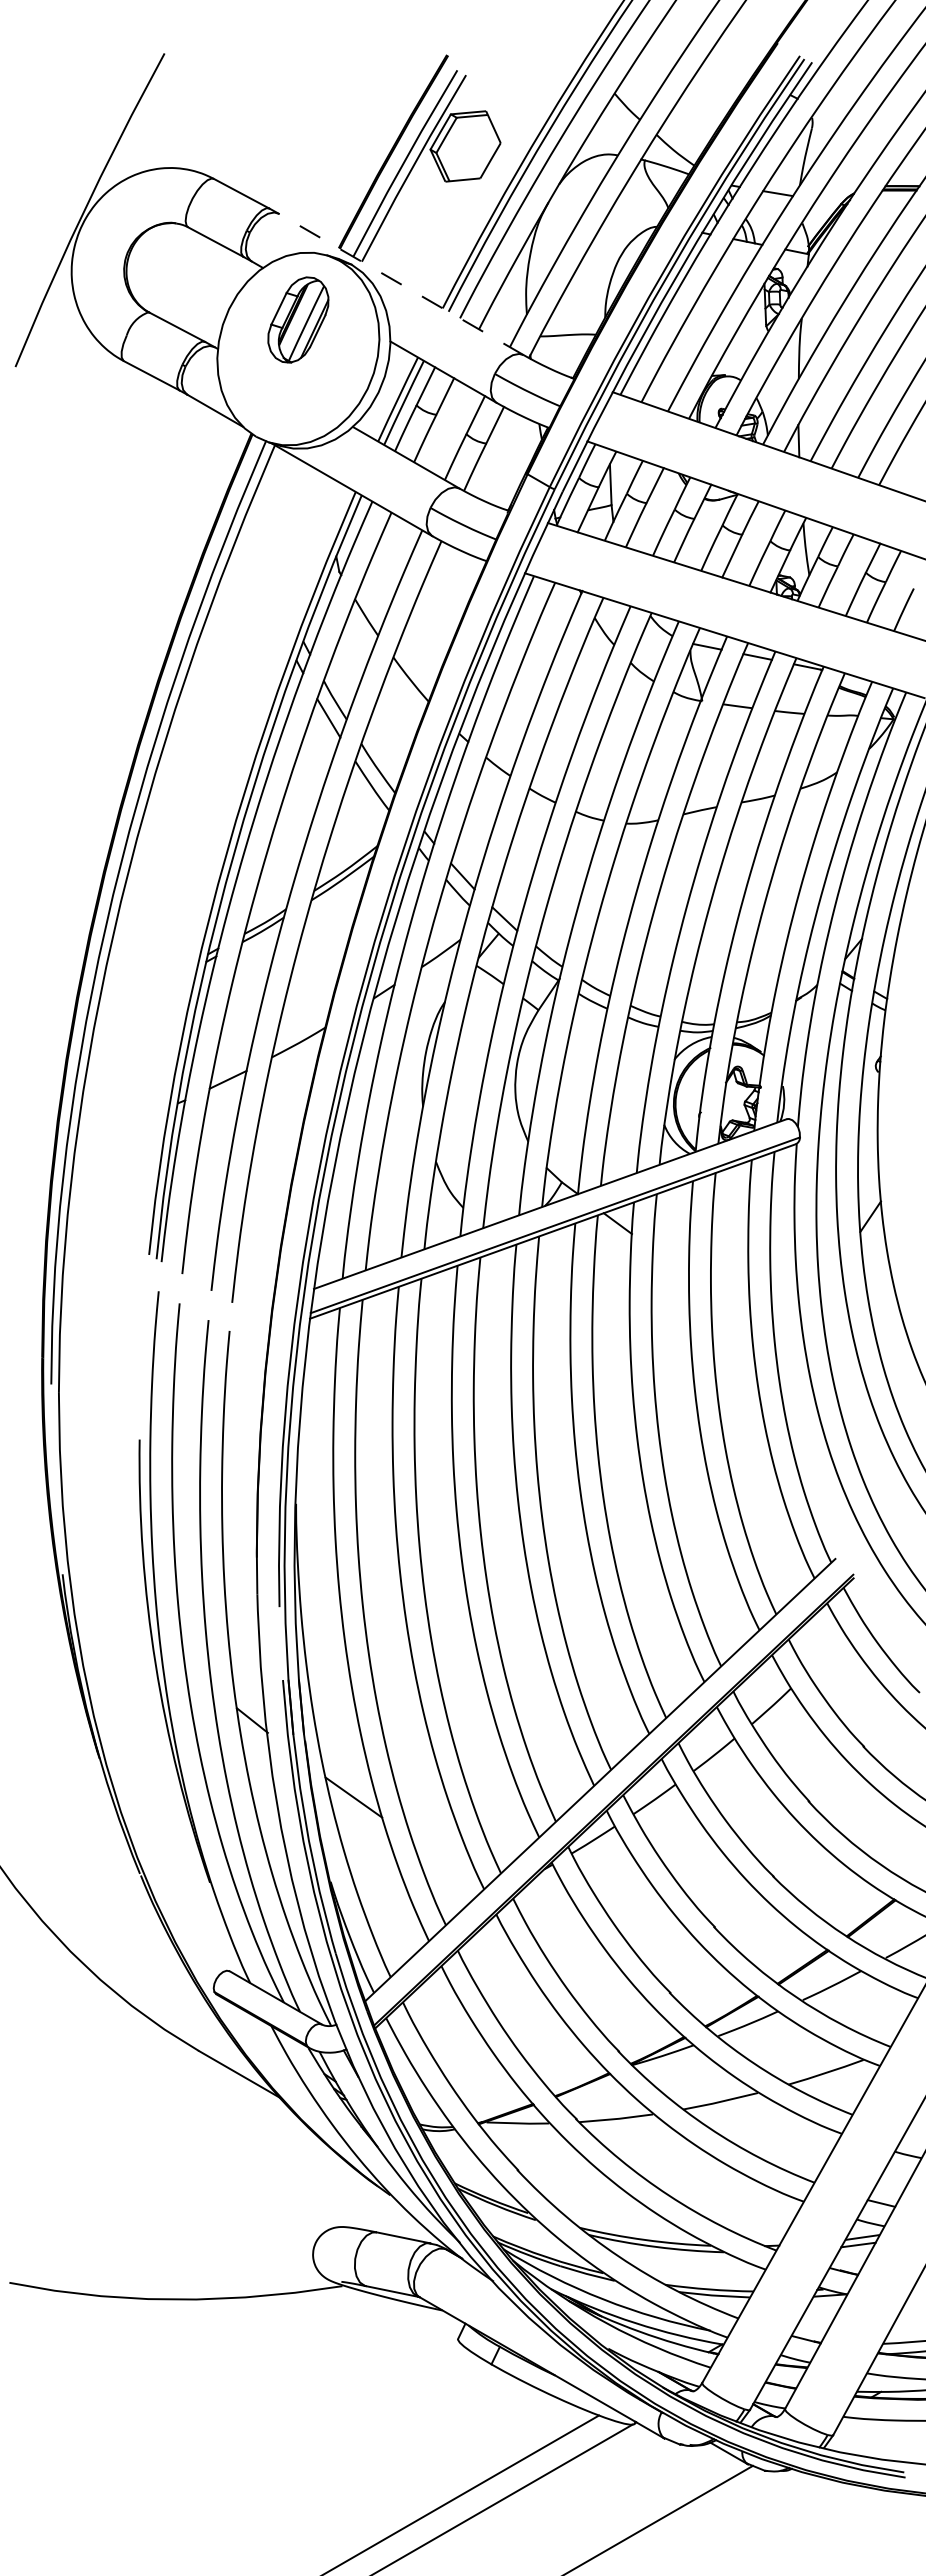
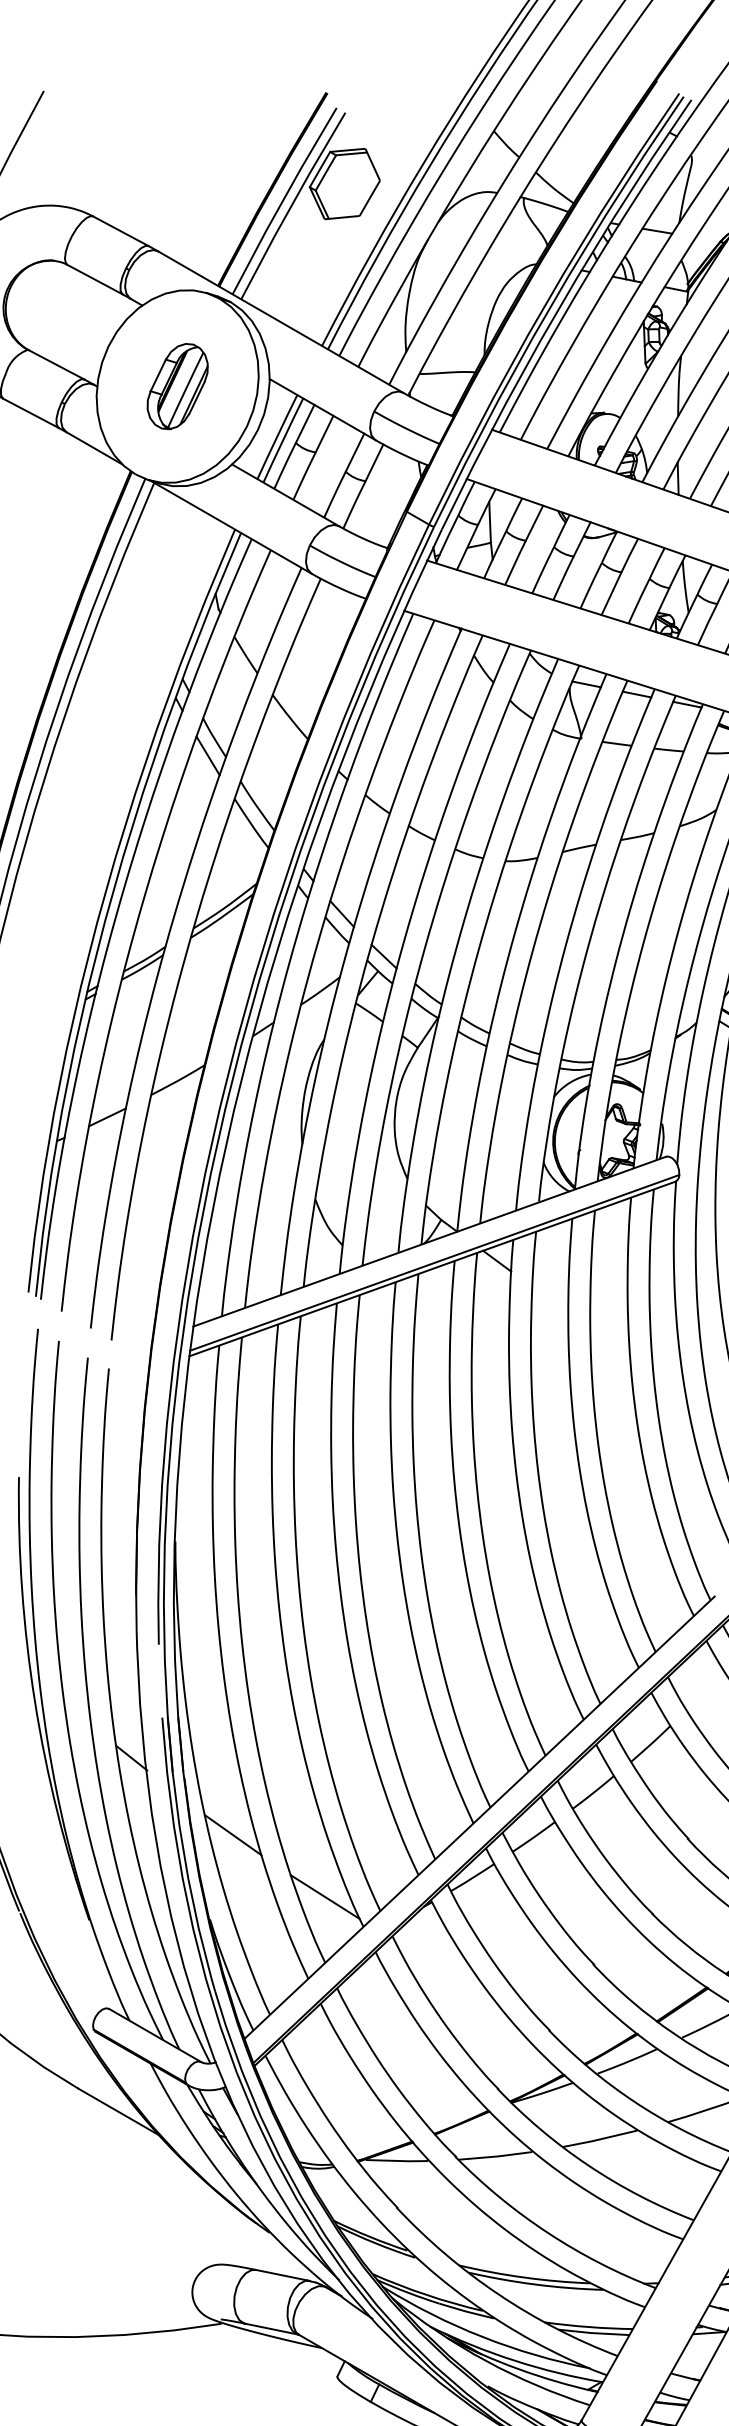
line: (400, 284) -> (279, 322), dashed -> solid
part: (298, 319) -> (177, 386), moved
line: (445, 1859) -> (324, 1897), added

